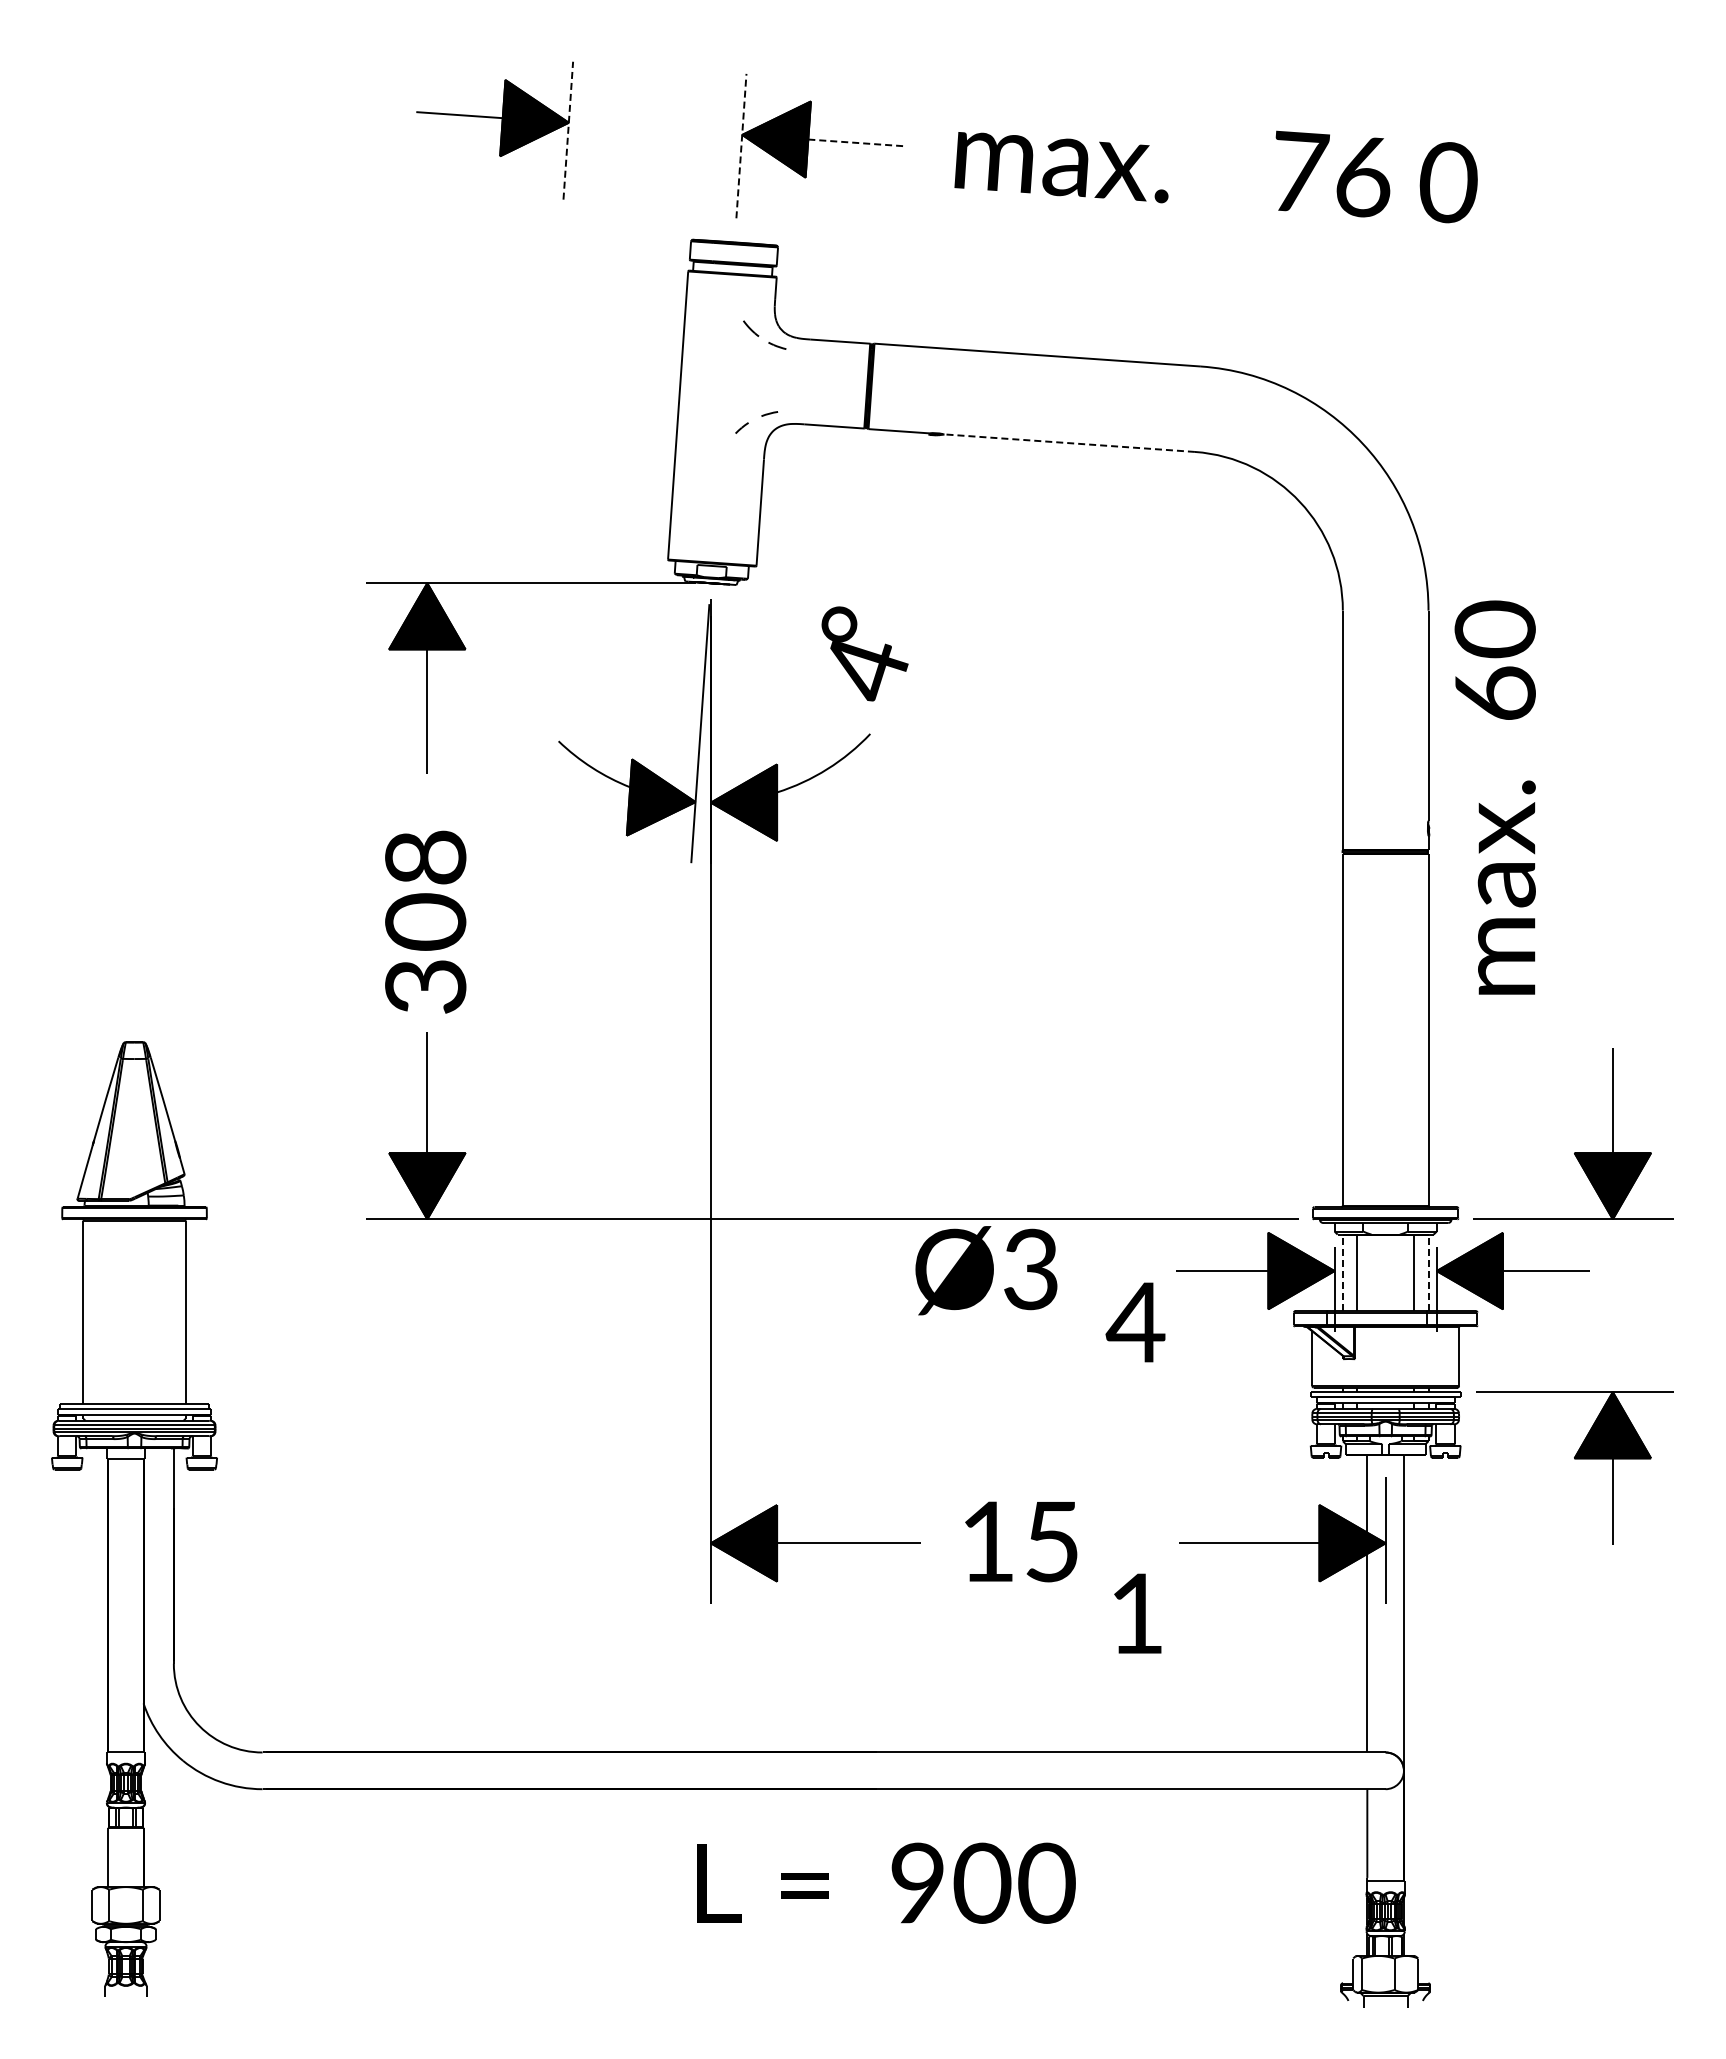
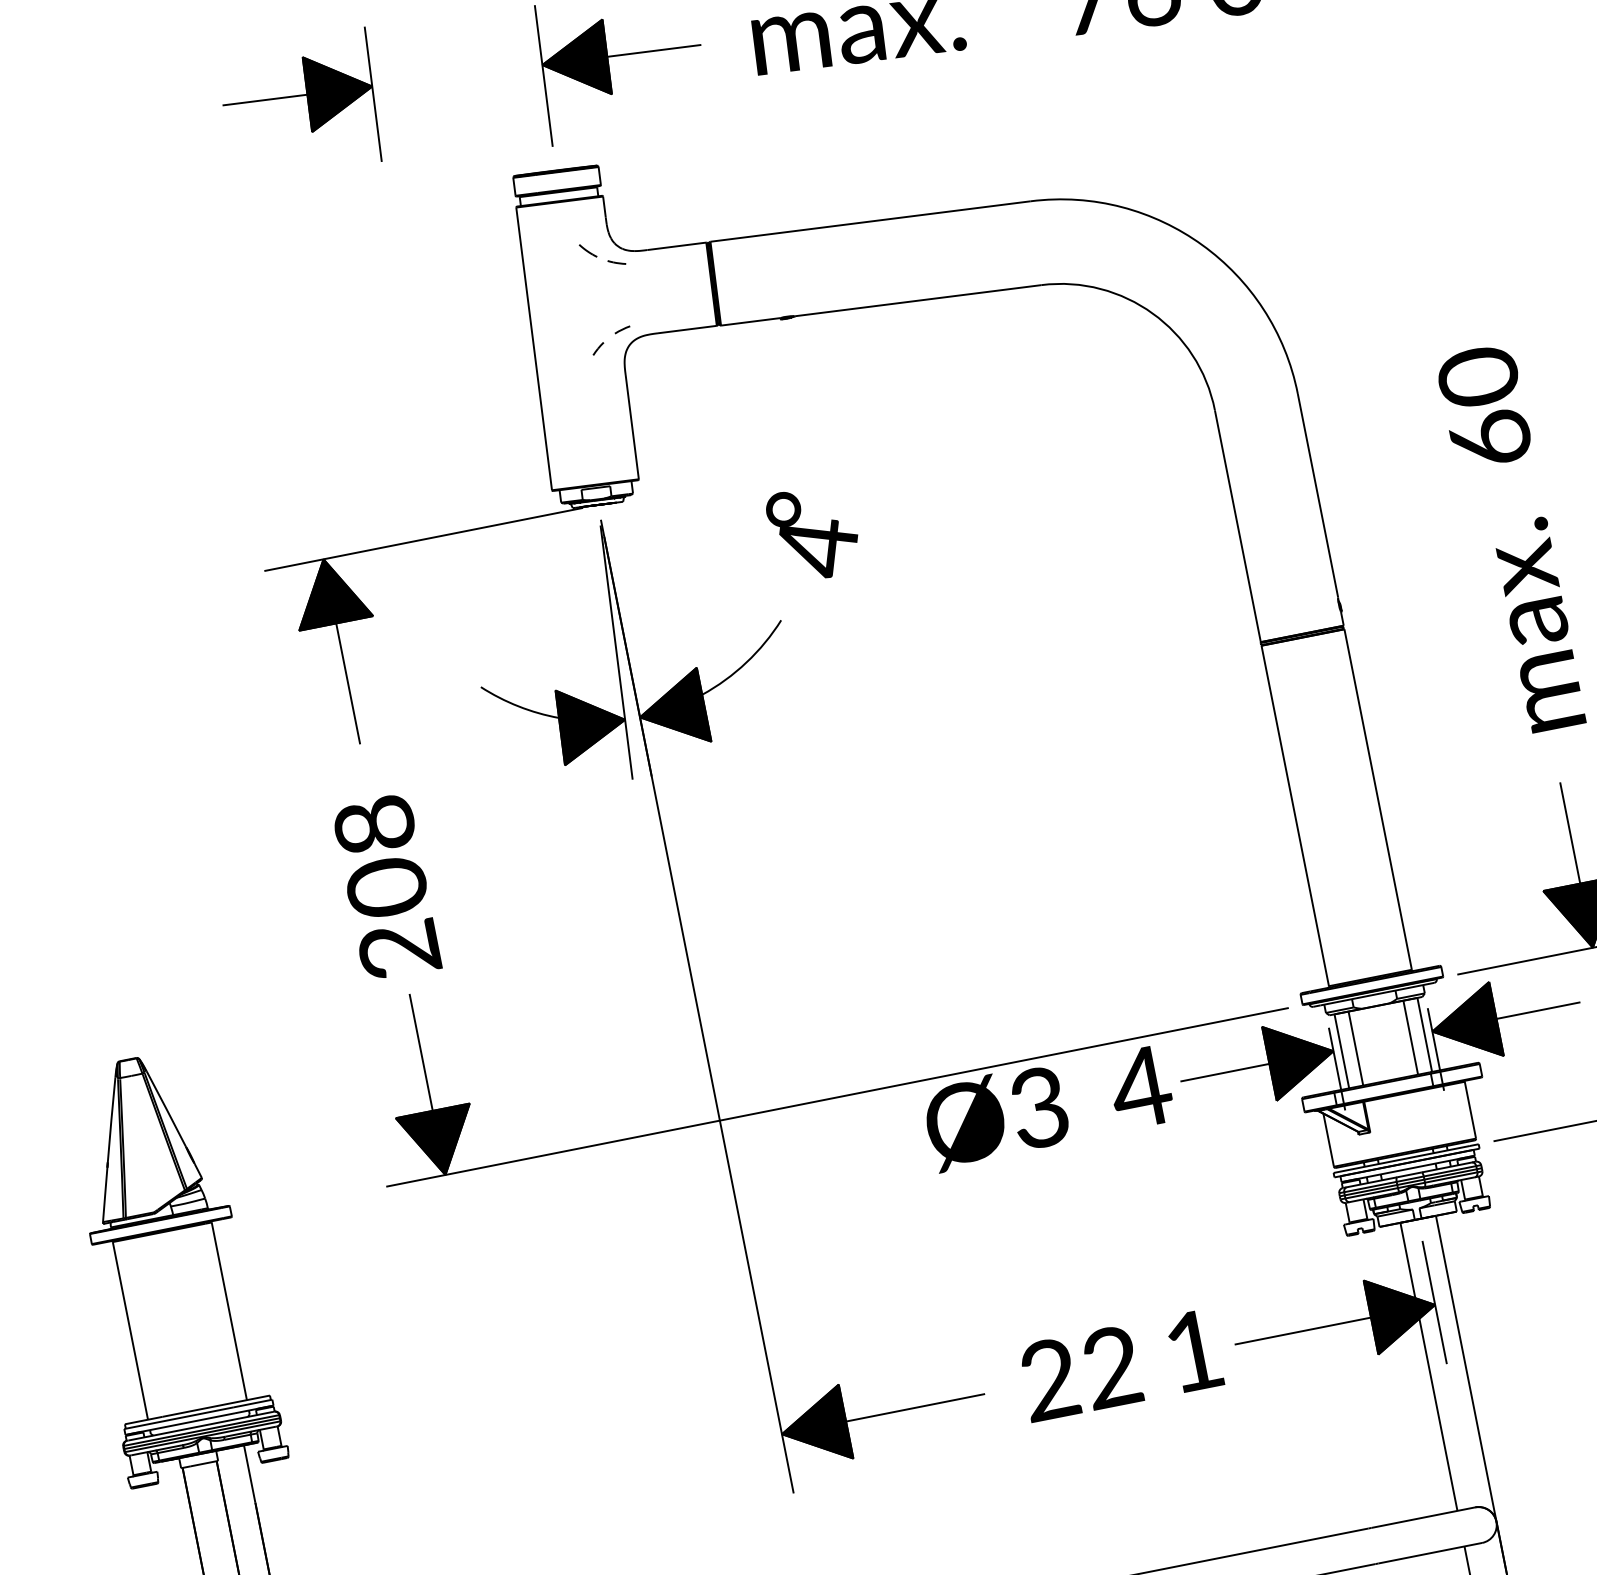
line: (568, 130) -> (373, 94), dashed -> solid
line: (856, 142) -> (654, 50), dashed -> solid
line: (741, 145) -> (543, 75), dashed -> solid
line: (1069, 443) -> (918, 301), dashed -> solid
text: (864, 653) -> (813, 533), moved
text: (1494, 797) -> (1509, 539), moved
text: (426, 986) -> (400, 949), 308 -> 208
line: (1342, 1272) -> (1341, 1051), dashed -> solid
line: (1428, 1272) -> (1424, 1034), dashed -> solid
text: (1135, 1322) -> (1140, 1087), moved
text: (1019, 1541) -> (1080, 1373), 15 -> 22
text: (1137, 1613) -> (1194, 1350), moved

